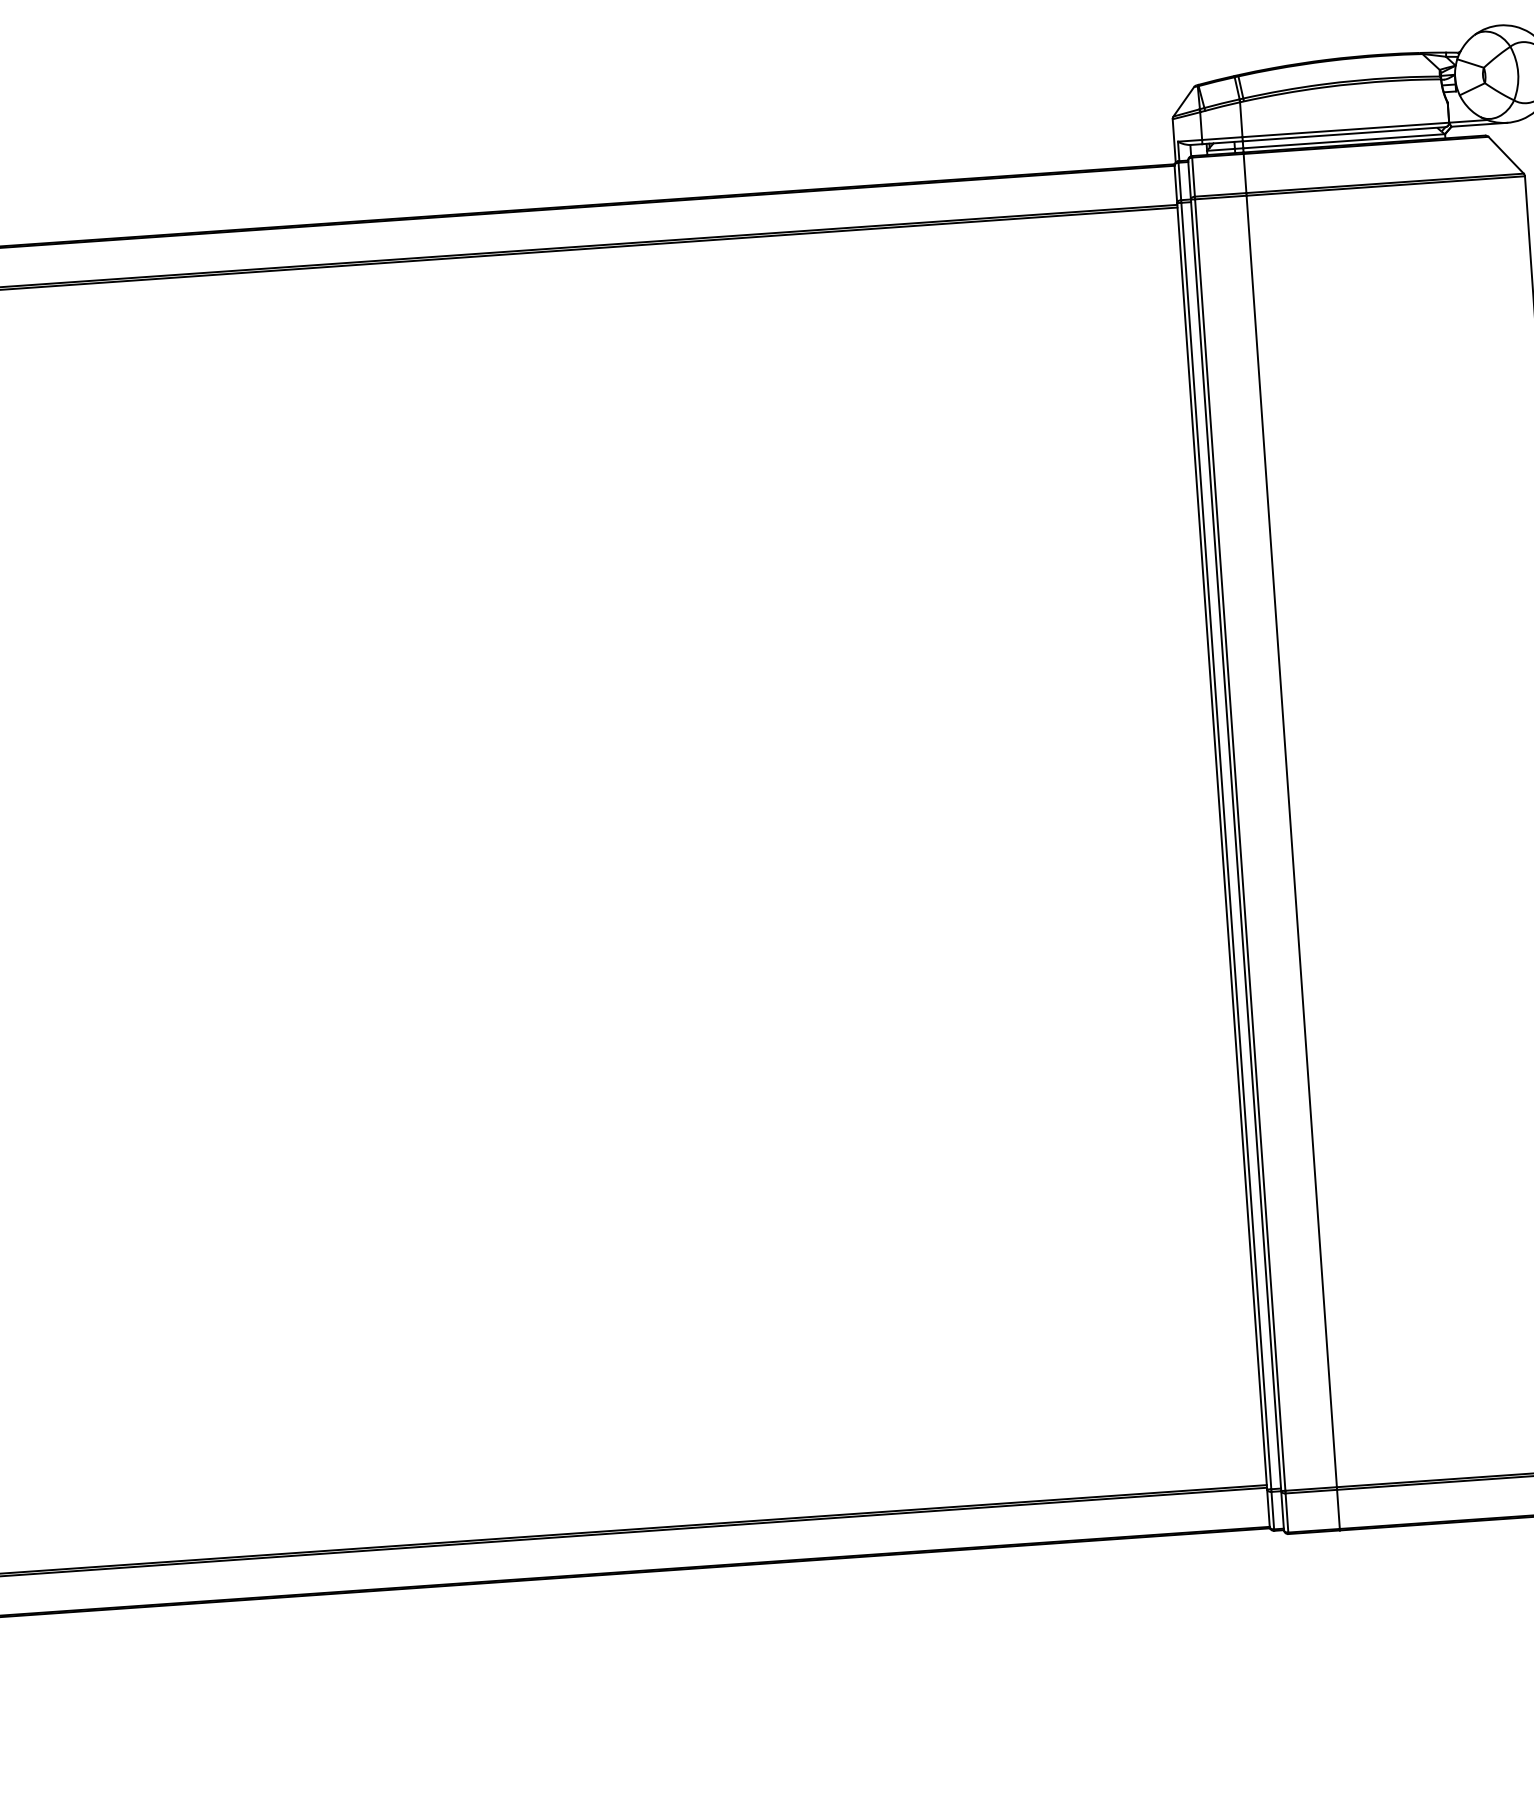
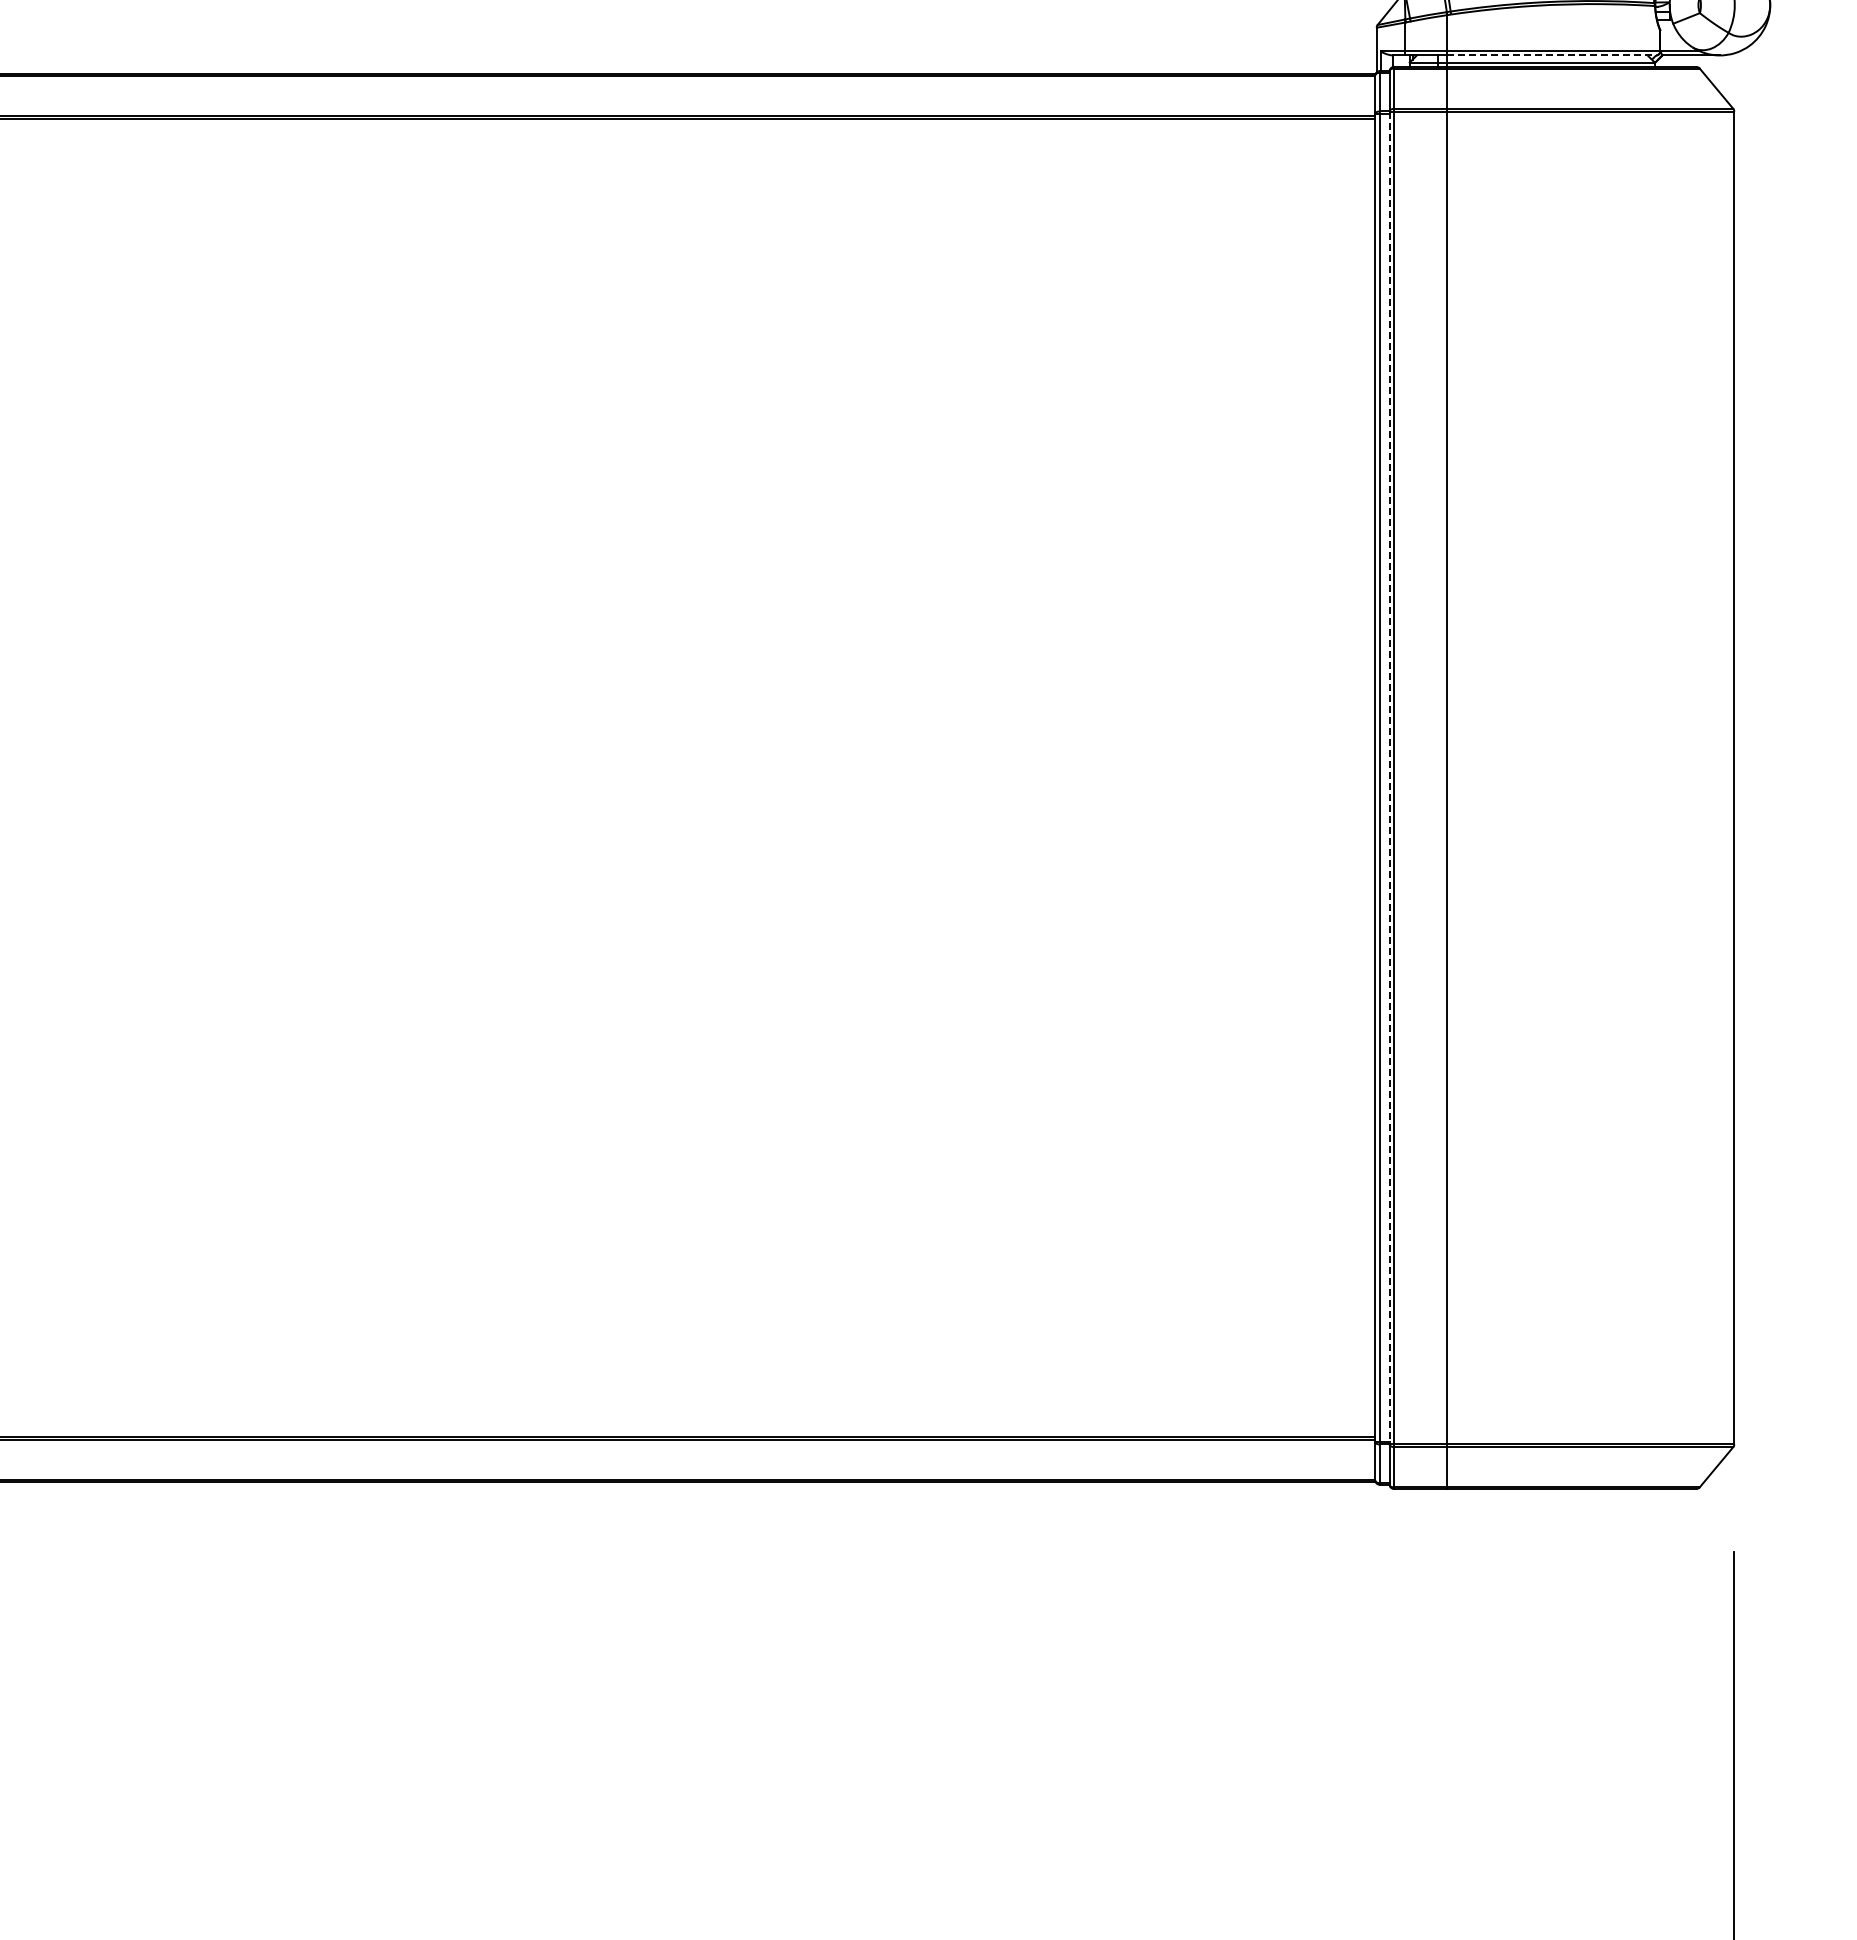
line: (1344, 134) -> (1552, 55), solid -> dashed
line: (1236, 845) -> (1389, 778), solid -> dashed

